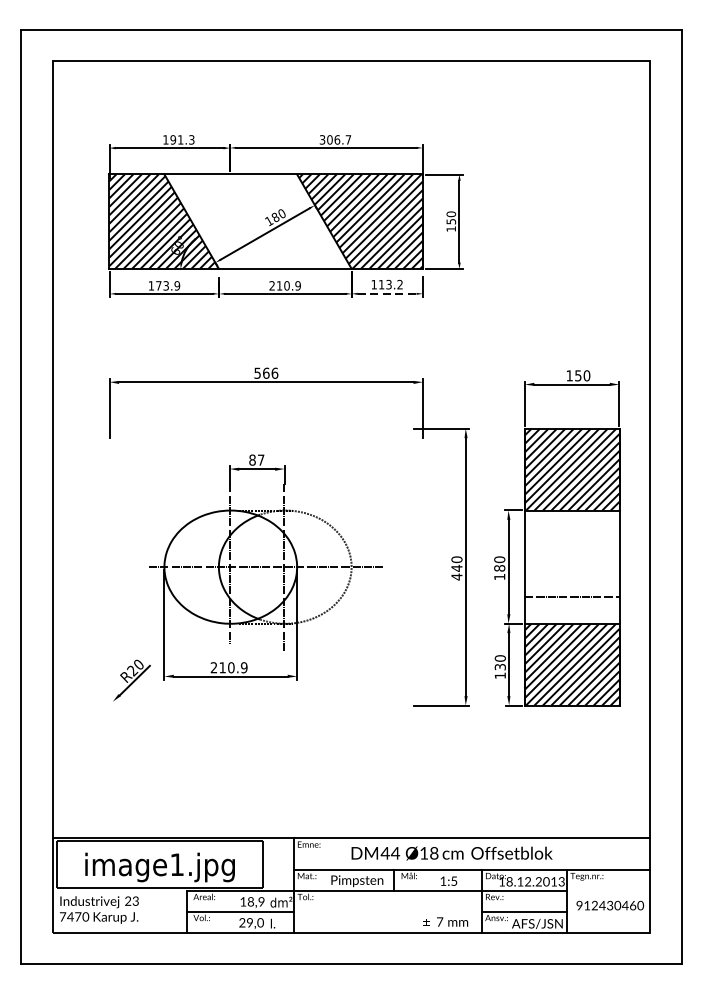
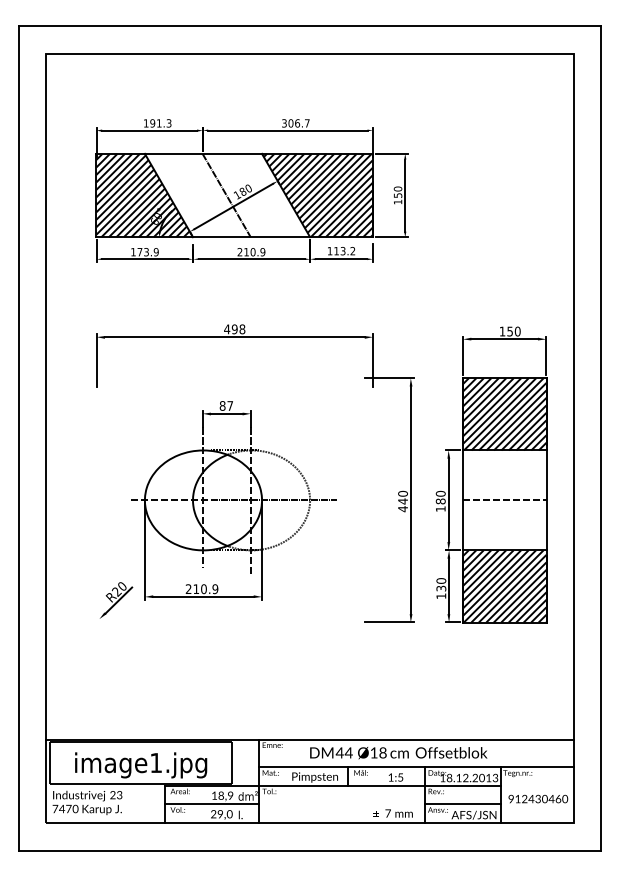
line: (256, 221) -> (226, 195), added
line: (387, 294) -> (341, 259), dashed -> solid
text: (265, 373) -> (234, 329), 566 -> 498
line: (571, 596) -> (504, 500), moved

